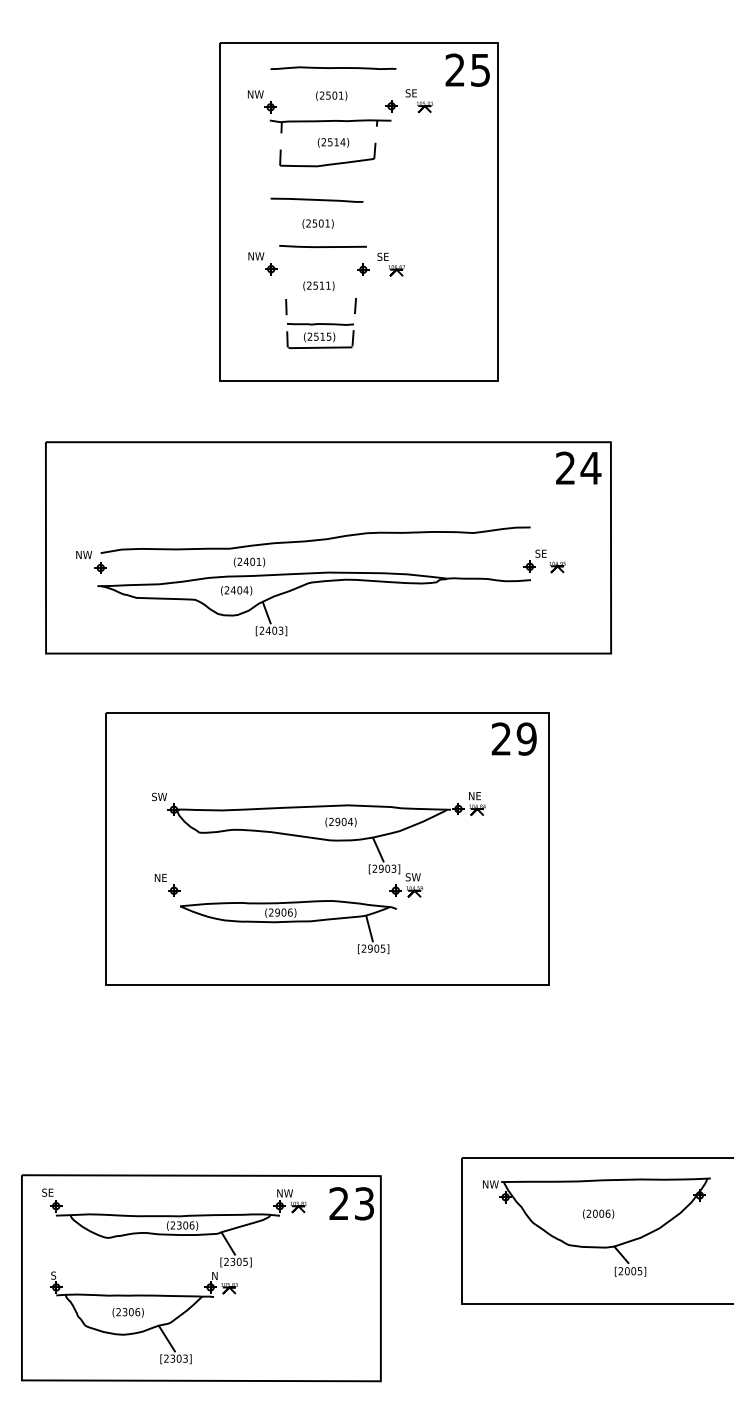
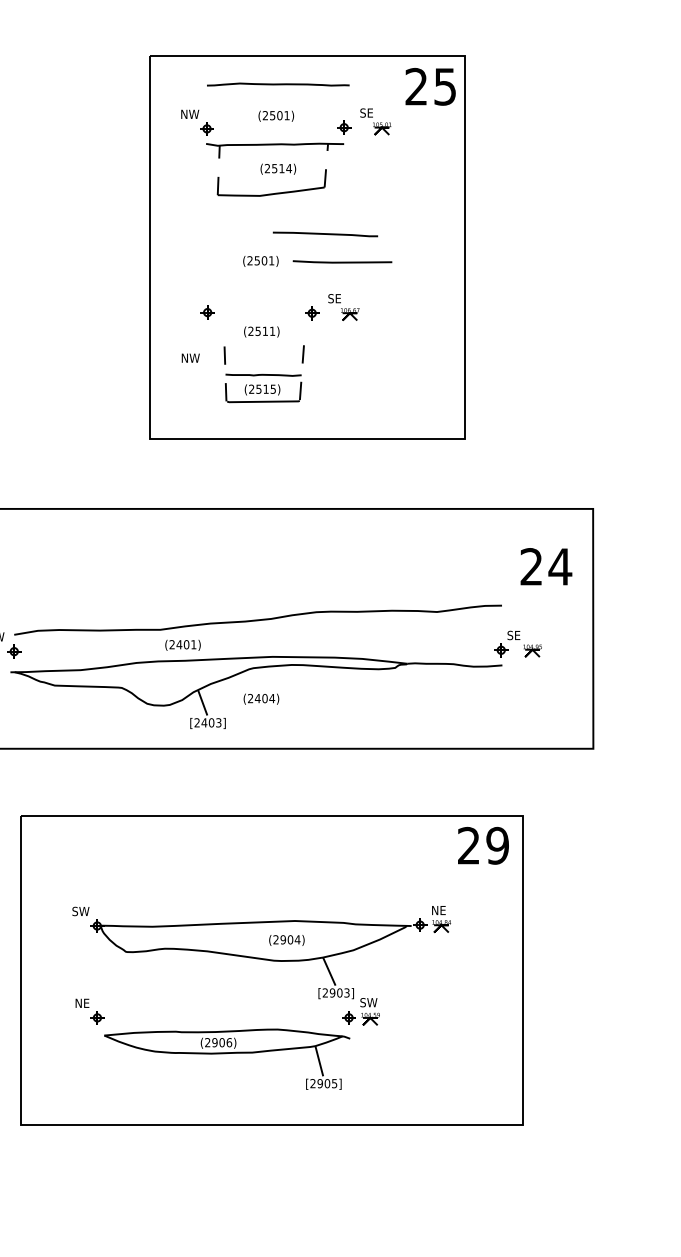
line: (316, 199) -> (324, 233), moved
line: (322, 246) -> (341, 261), moved
text: (256, 256) -> (190, 358), moved
text: (578, 467) -> (546, 566), moved
text: (236, 590) -> (261, 698), moved

